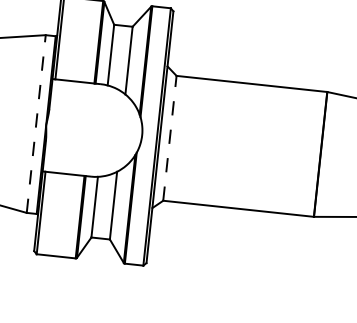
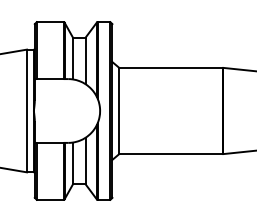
line: (35, 123) -> (26, 110), dashed -> solid
line: (170, 137) -> (119, 110), dashed -> solid

